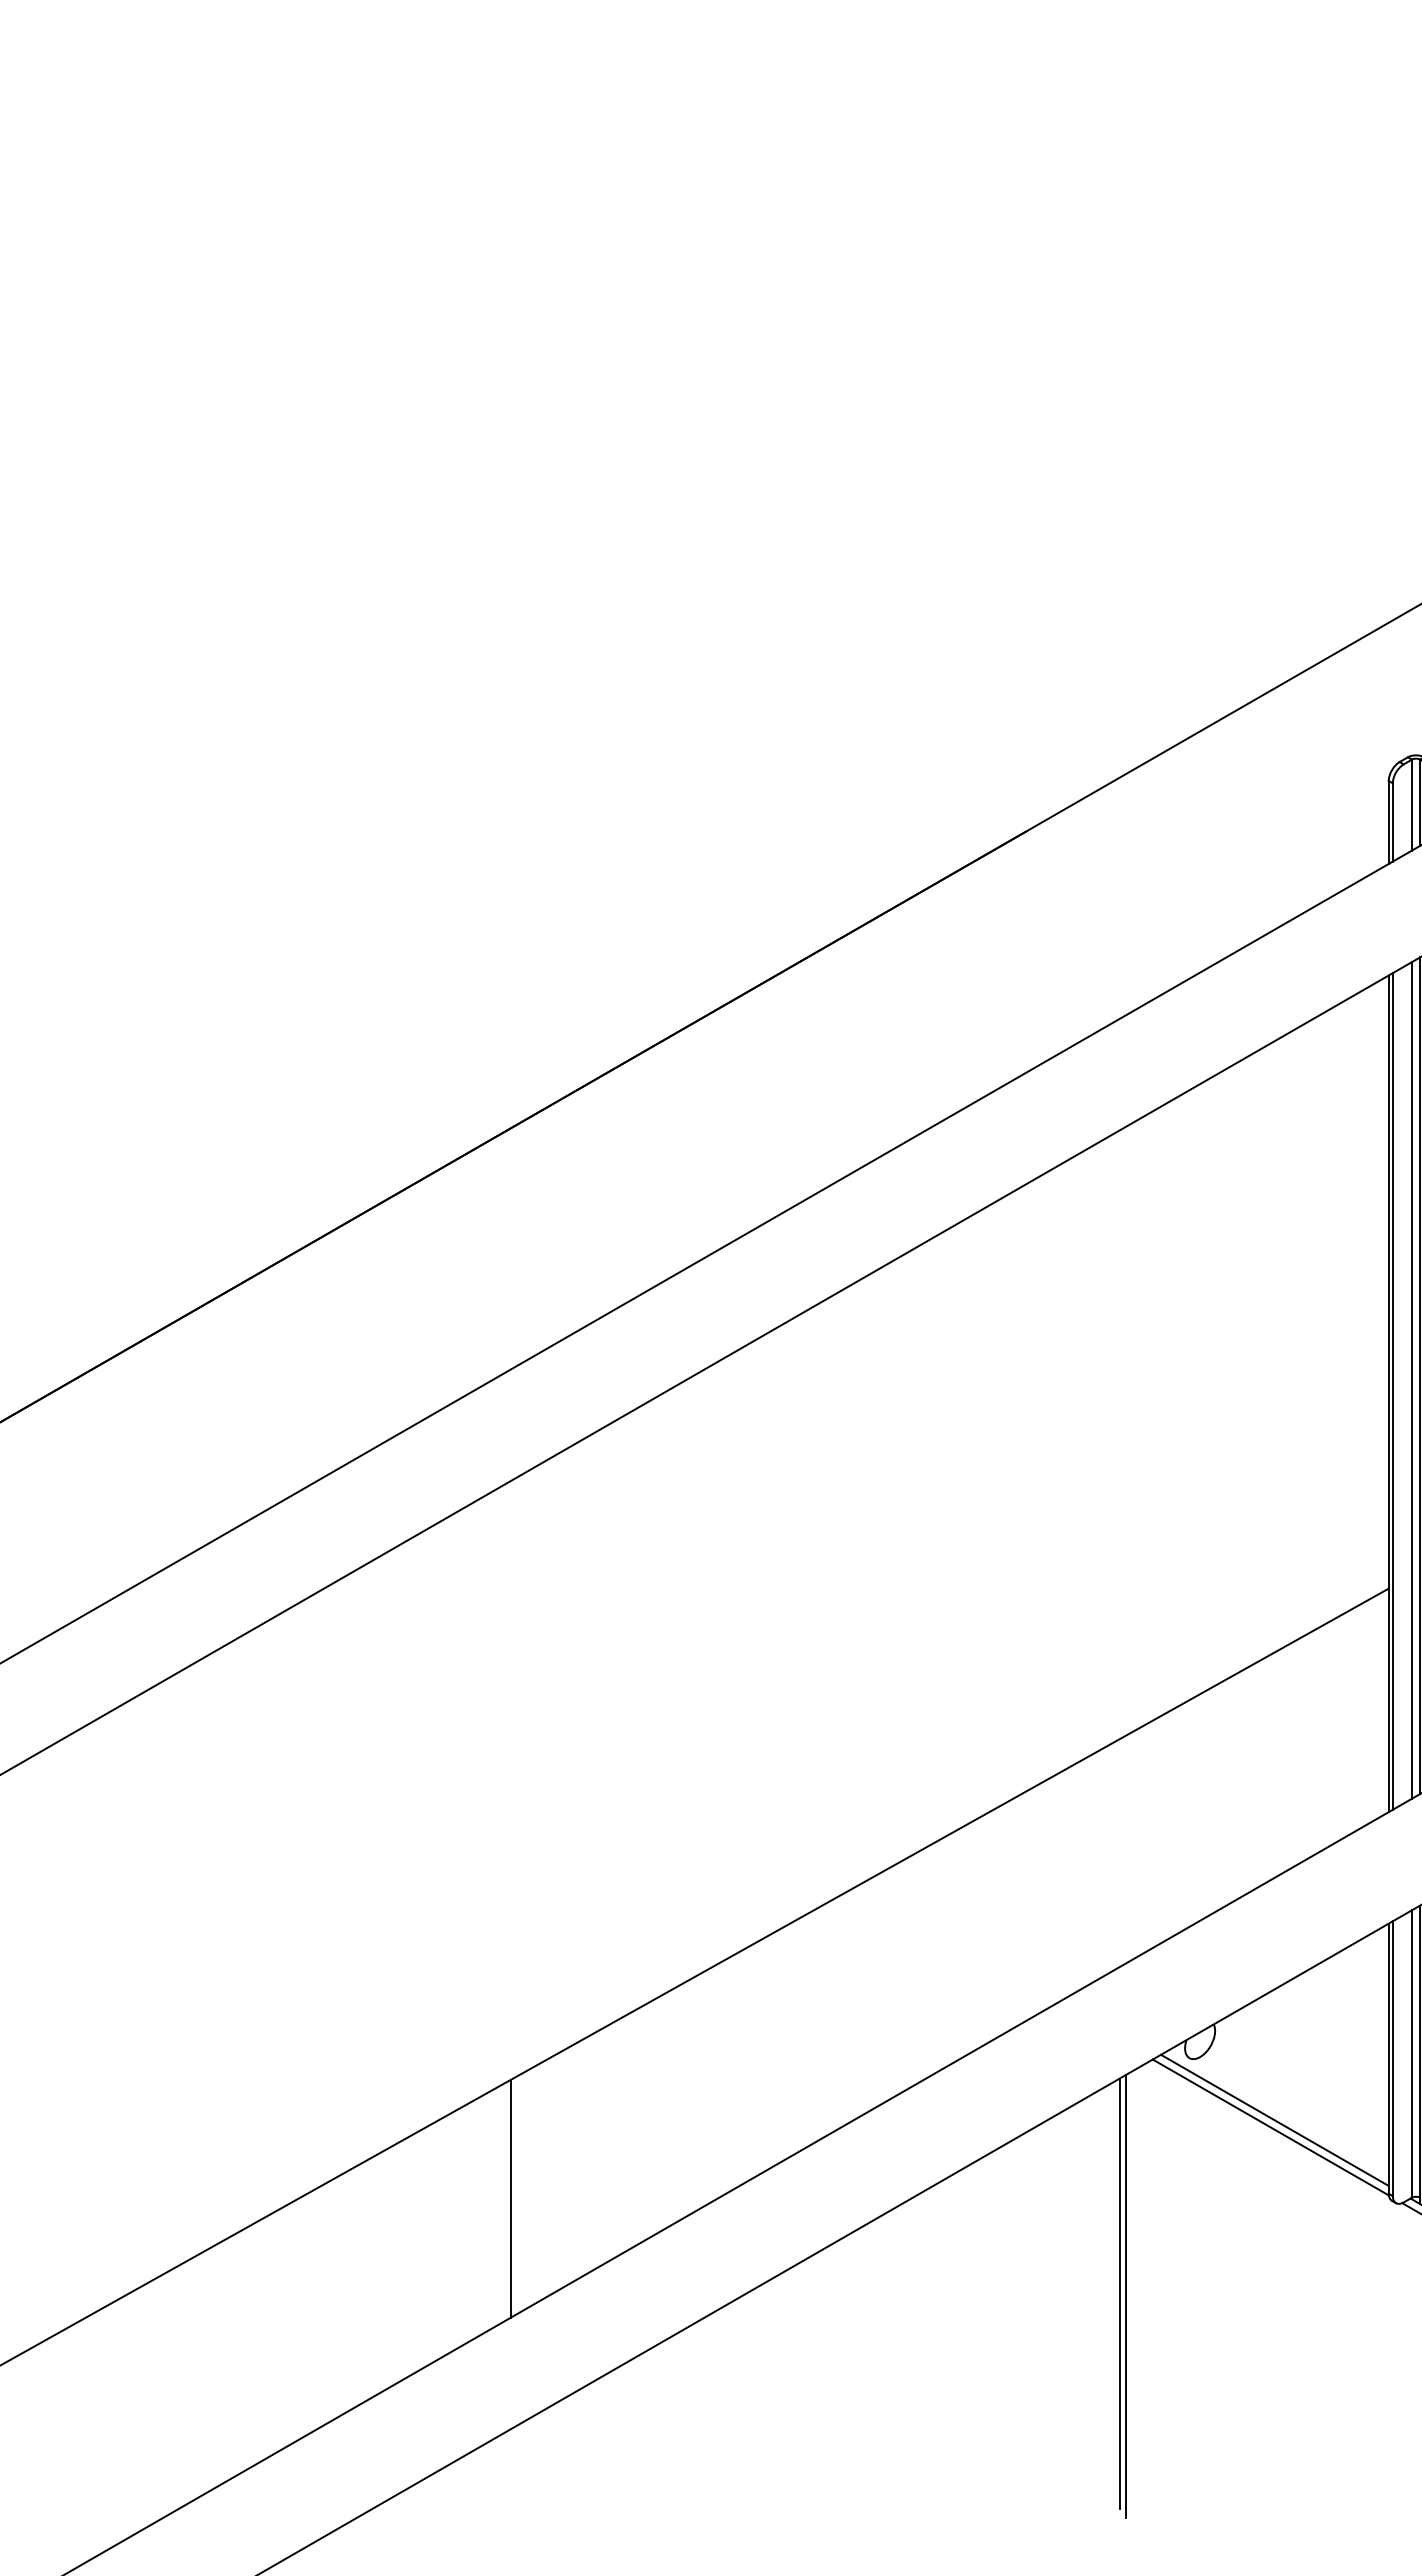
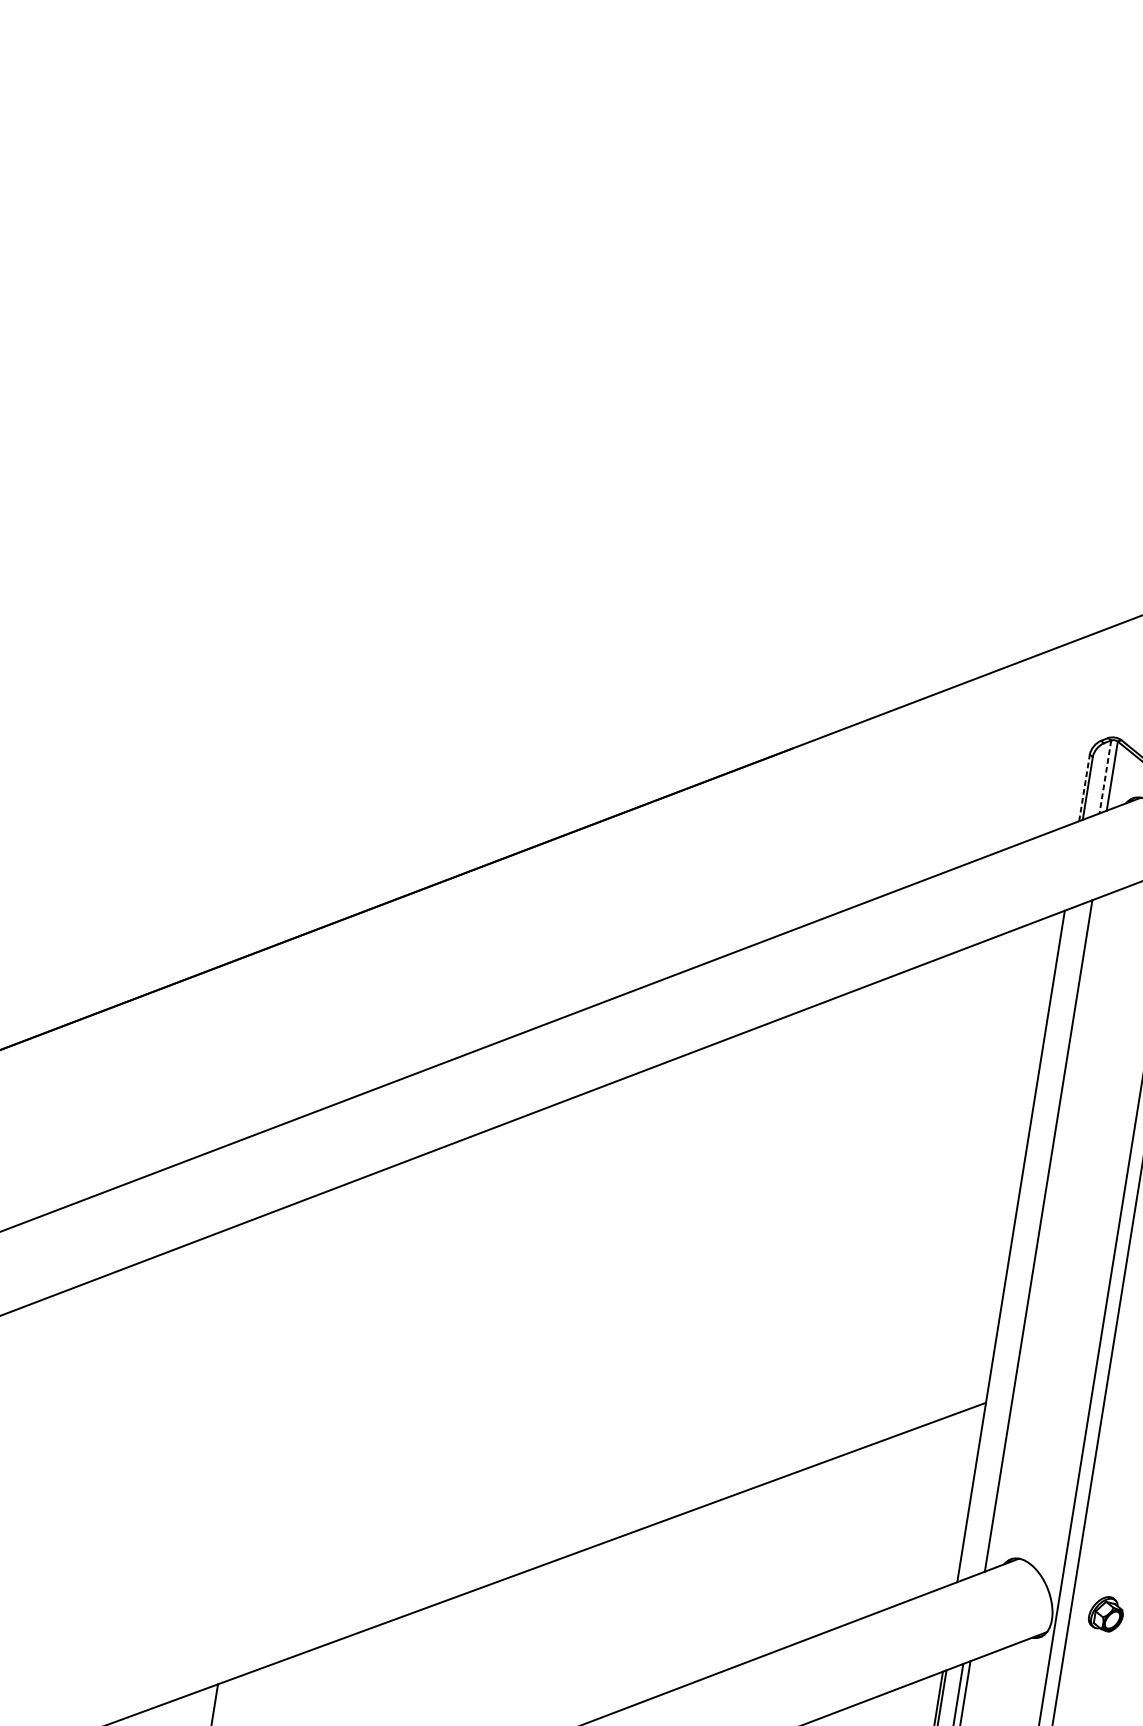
line: (1411, 805) -> (1104, 777), solid -> dashed
line: (1388, 822) -> (1084, 787), solid -> dashed
line: (1411, 1380) -> (1031, 1238), removed
line: (1392, 1391) -> (1014, 1245), removed

